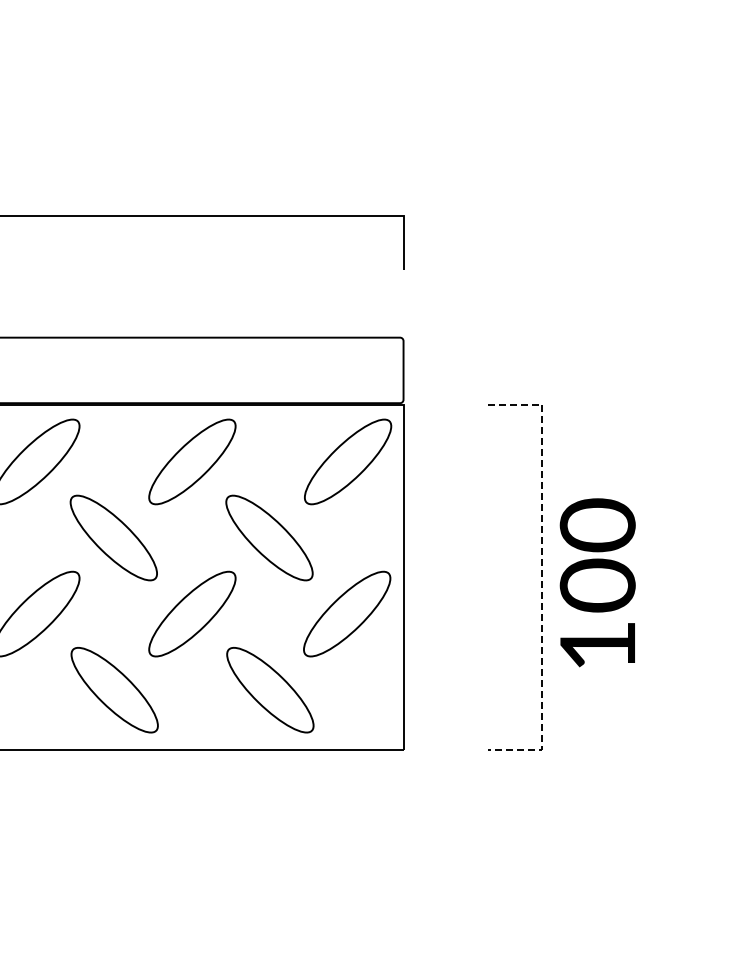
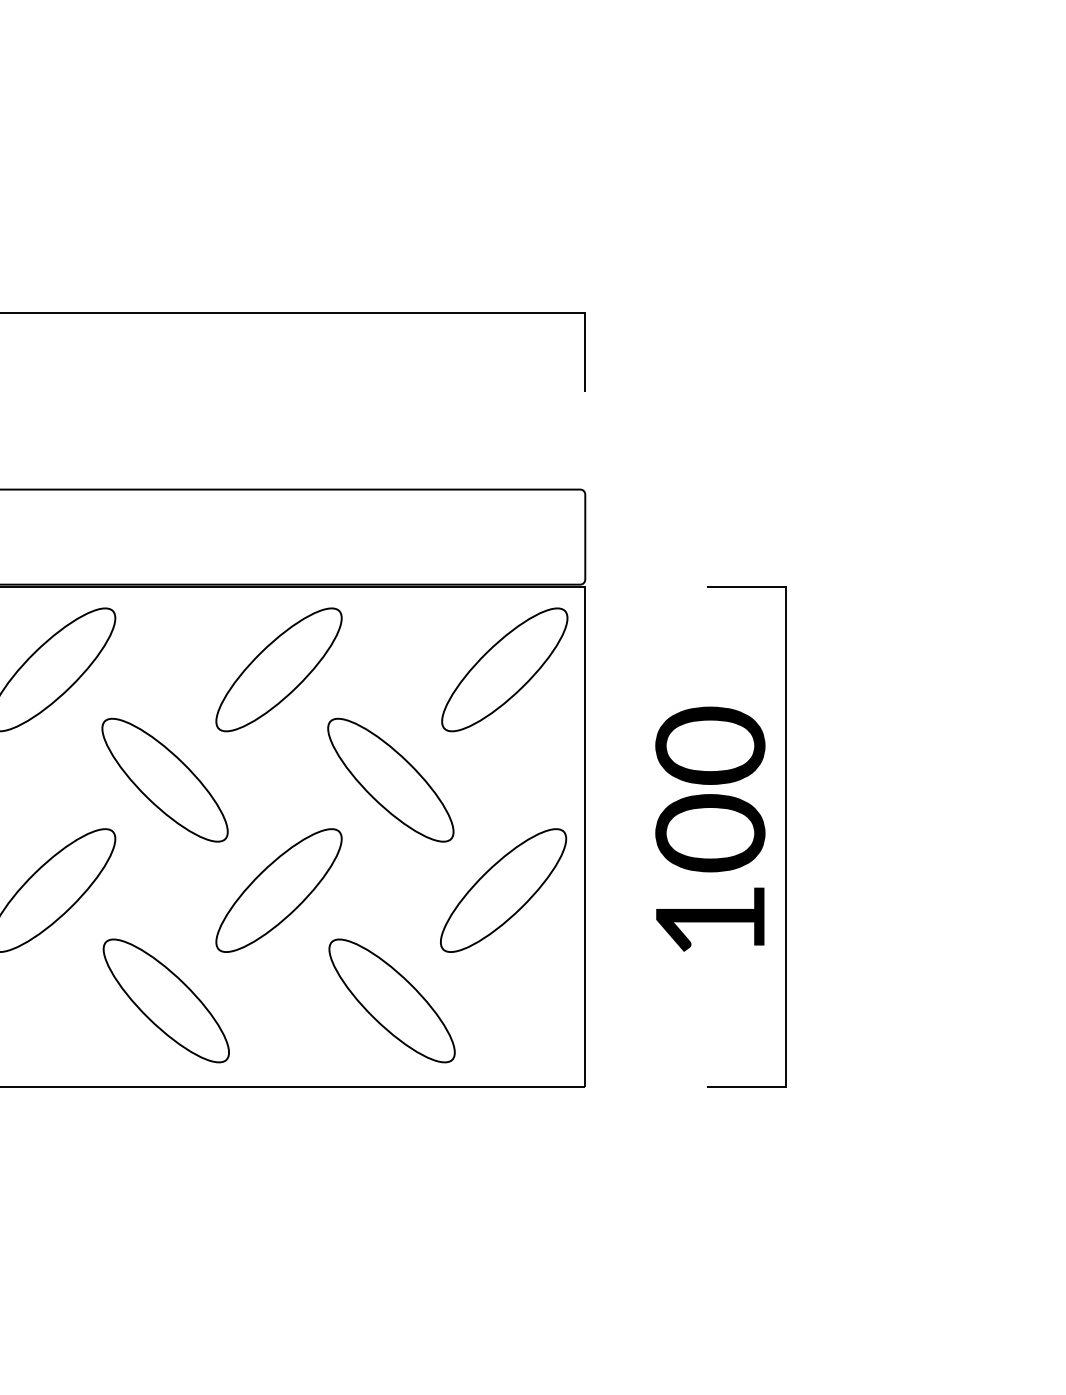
line: (542, 577) -> (786, 837), dashed -> solid
text: (597, 582) -> (709, 828), moved

